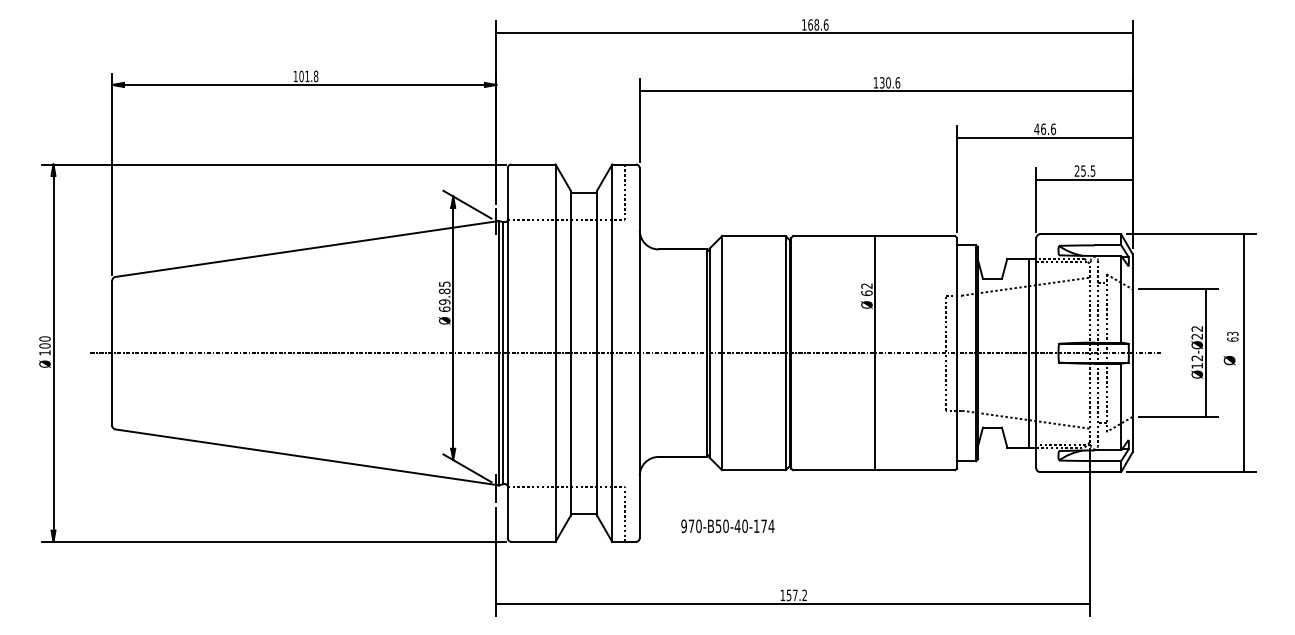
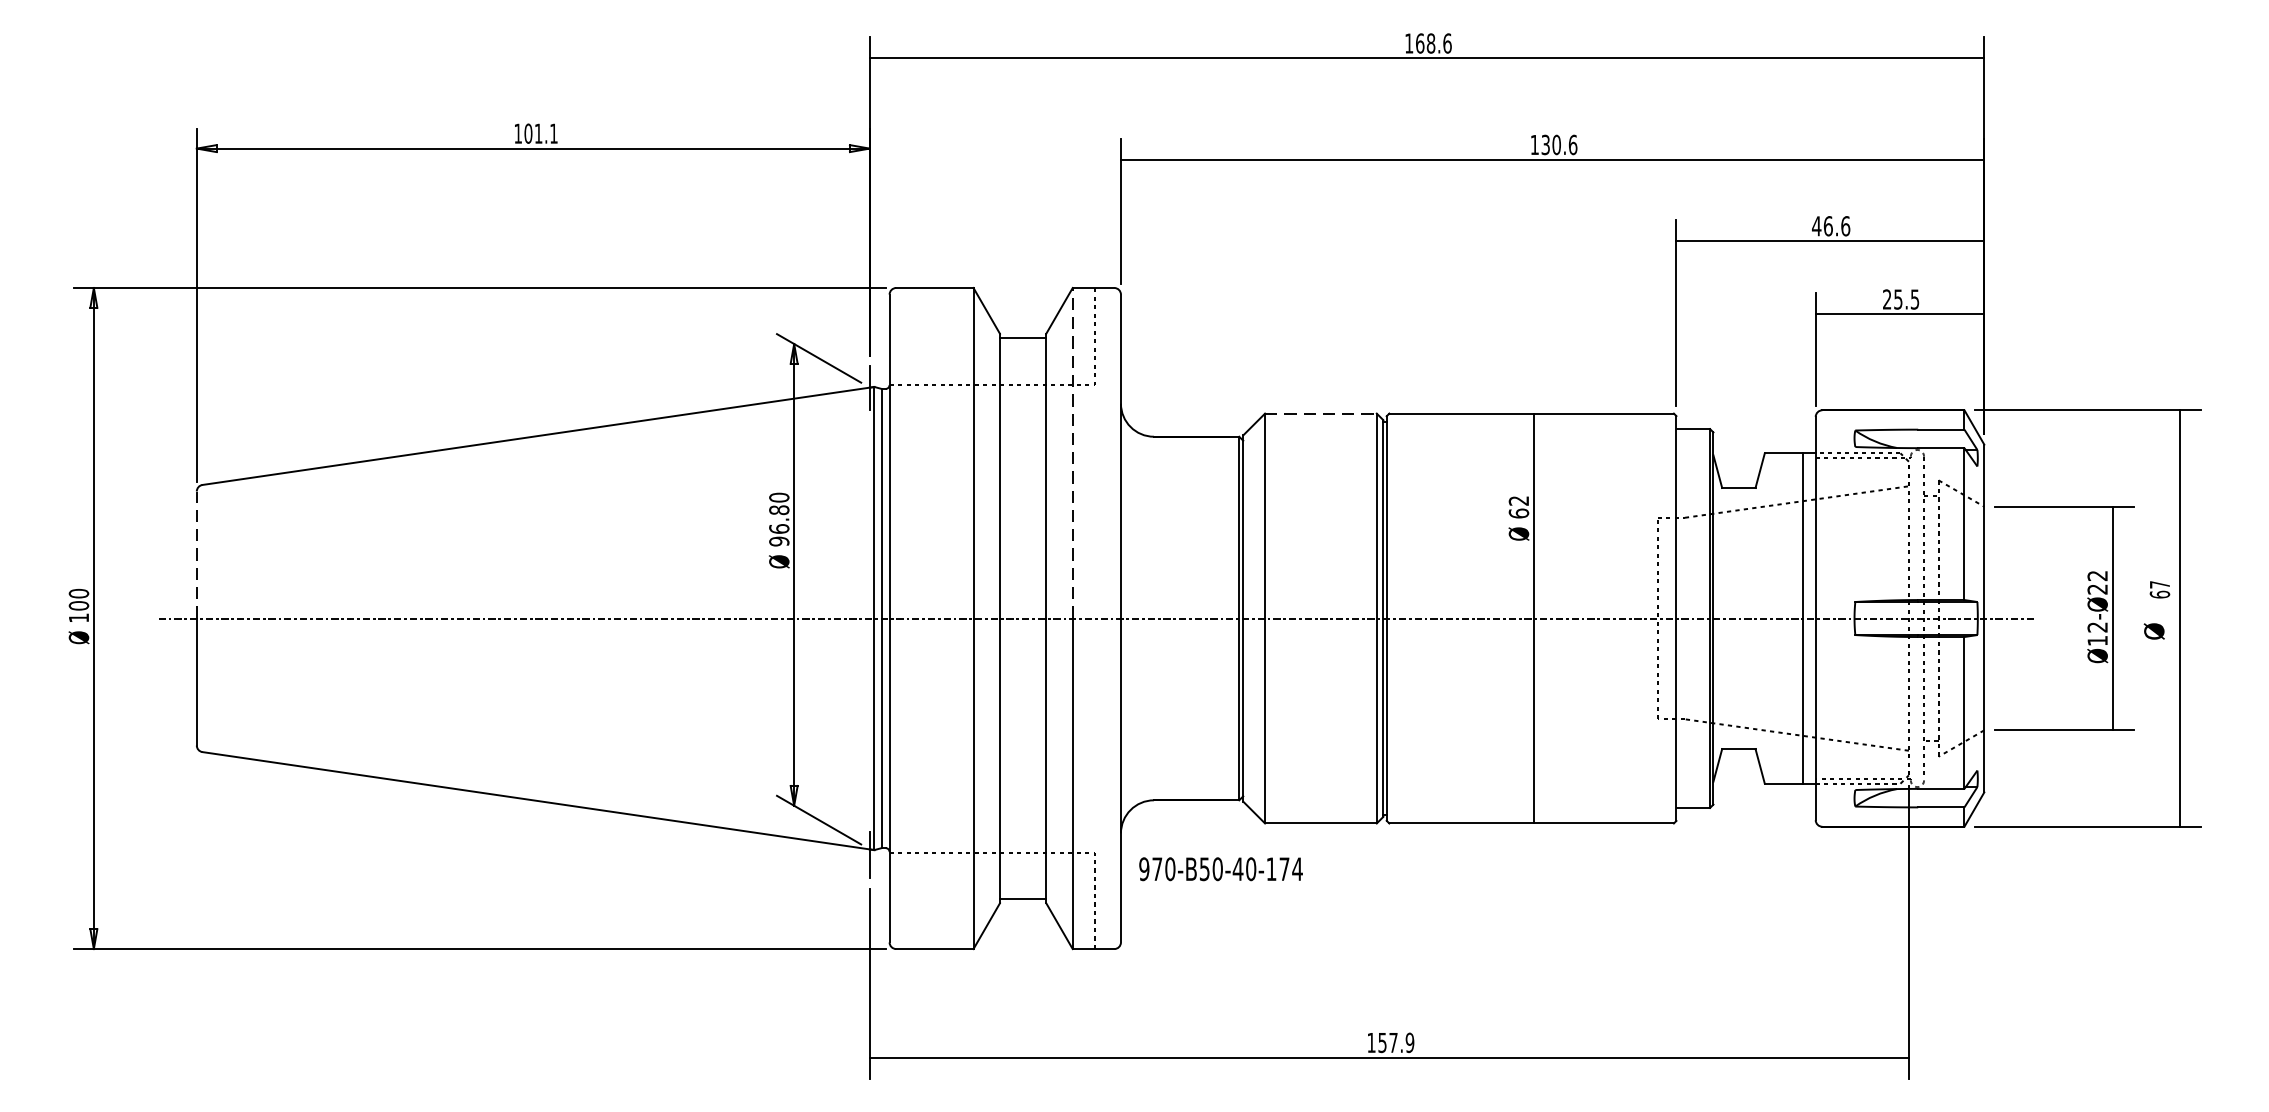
text: (315, 76) -> (552, 133), 101.8 -> 101.1
line: (753, 236) -> (1320, 414), solid -> dashed
line: (612, 258) -> (1073, 452), solid -> dashed
text: (444, 296) -> (778, 519), 69.85 -> 96.80
line: (112, 316) -> (197, 554), solid -> dashed
text: (1232, 333) -> (2159, 584), 63 -> 67
text: (727, 526) -> (1220, 869), moved
text: (804, 595) -> (1409, 1043), 157.2 -> 157.9

